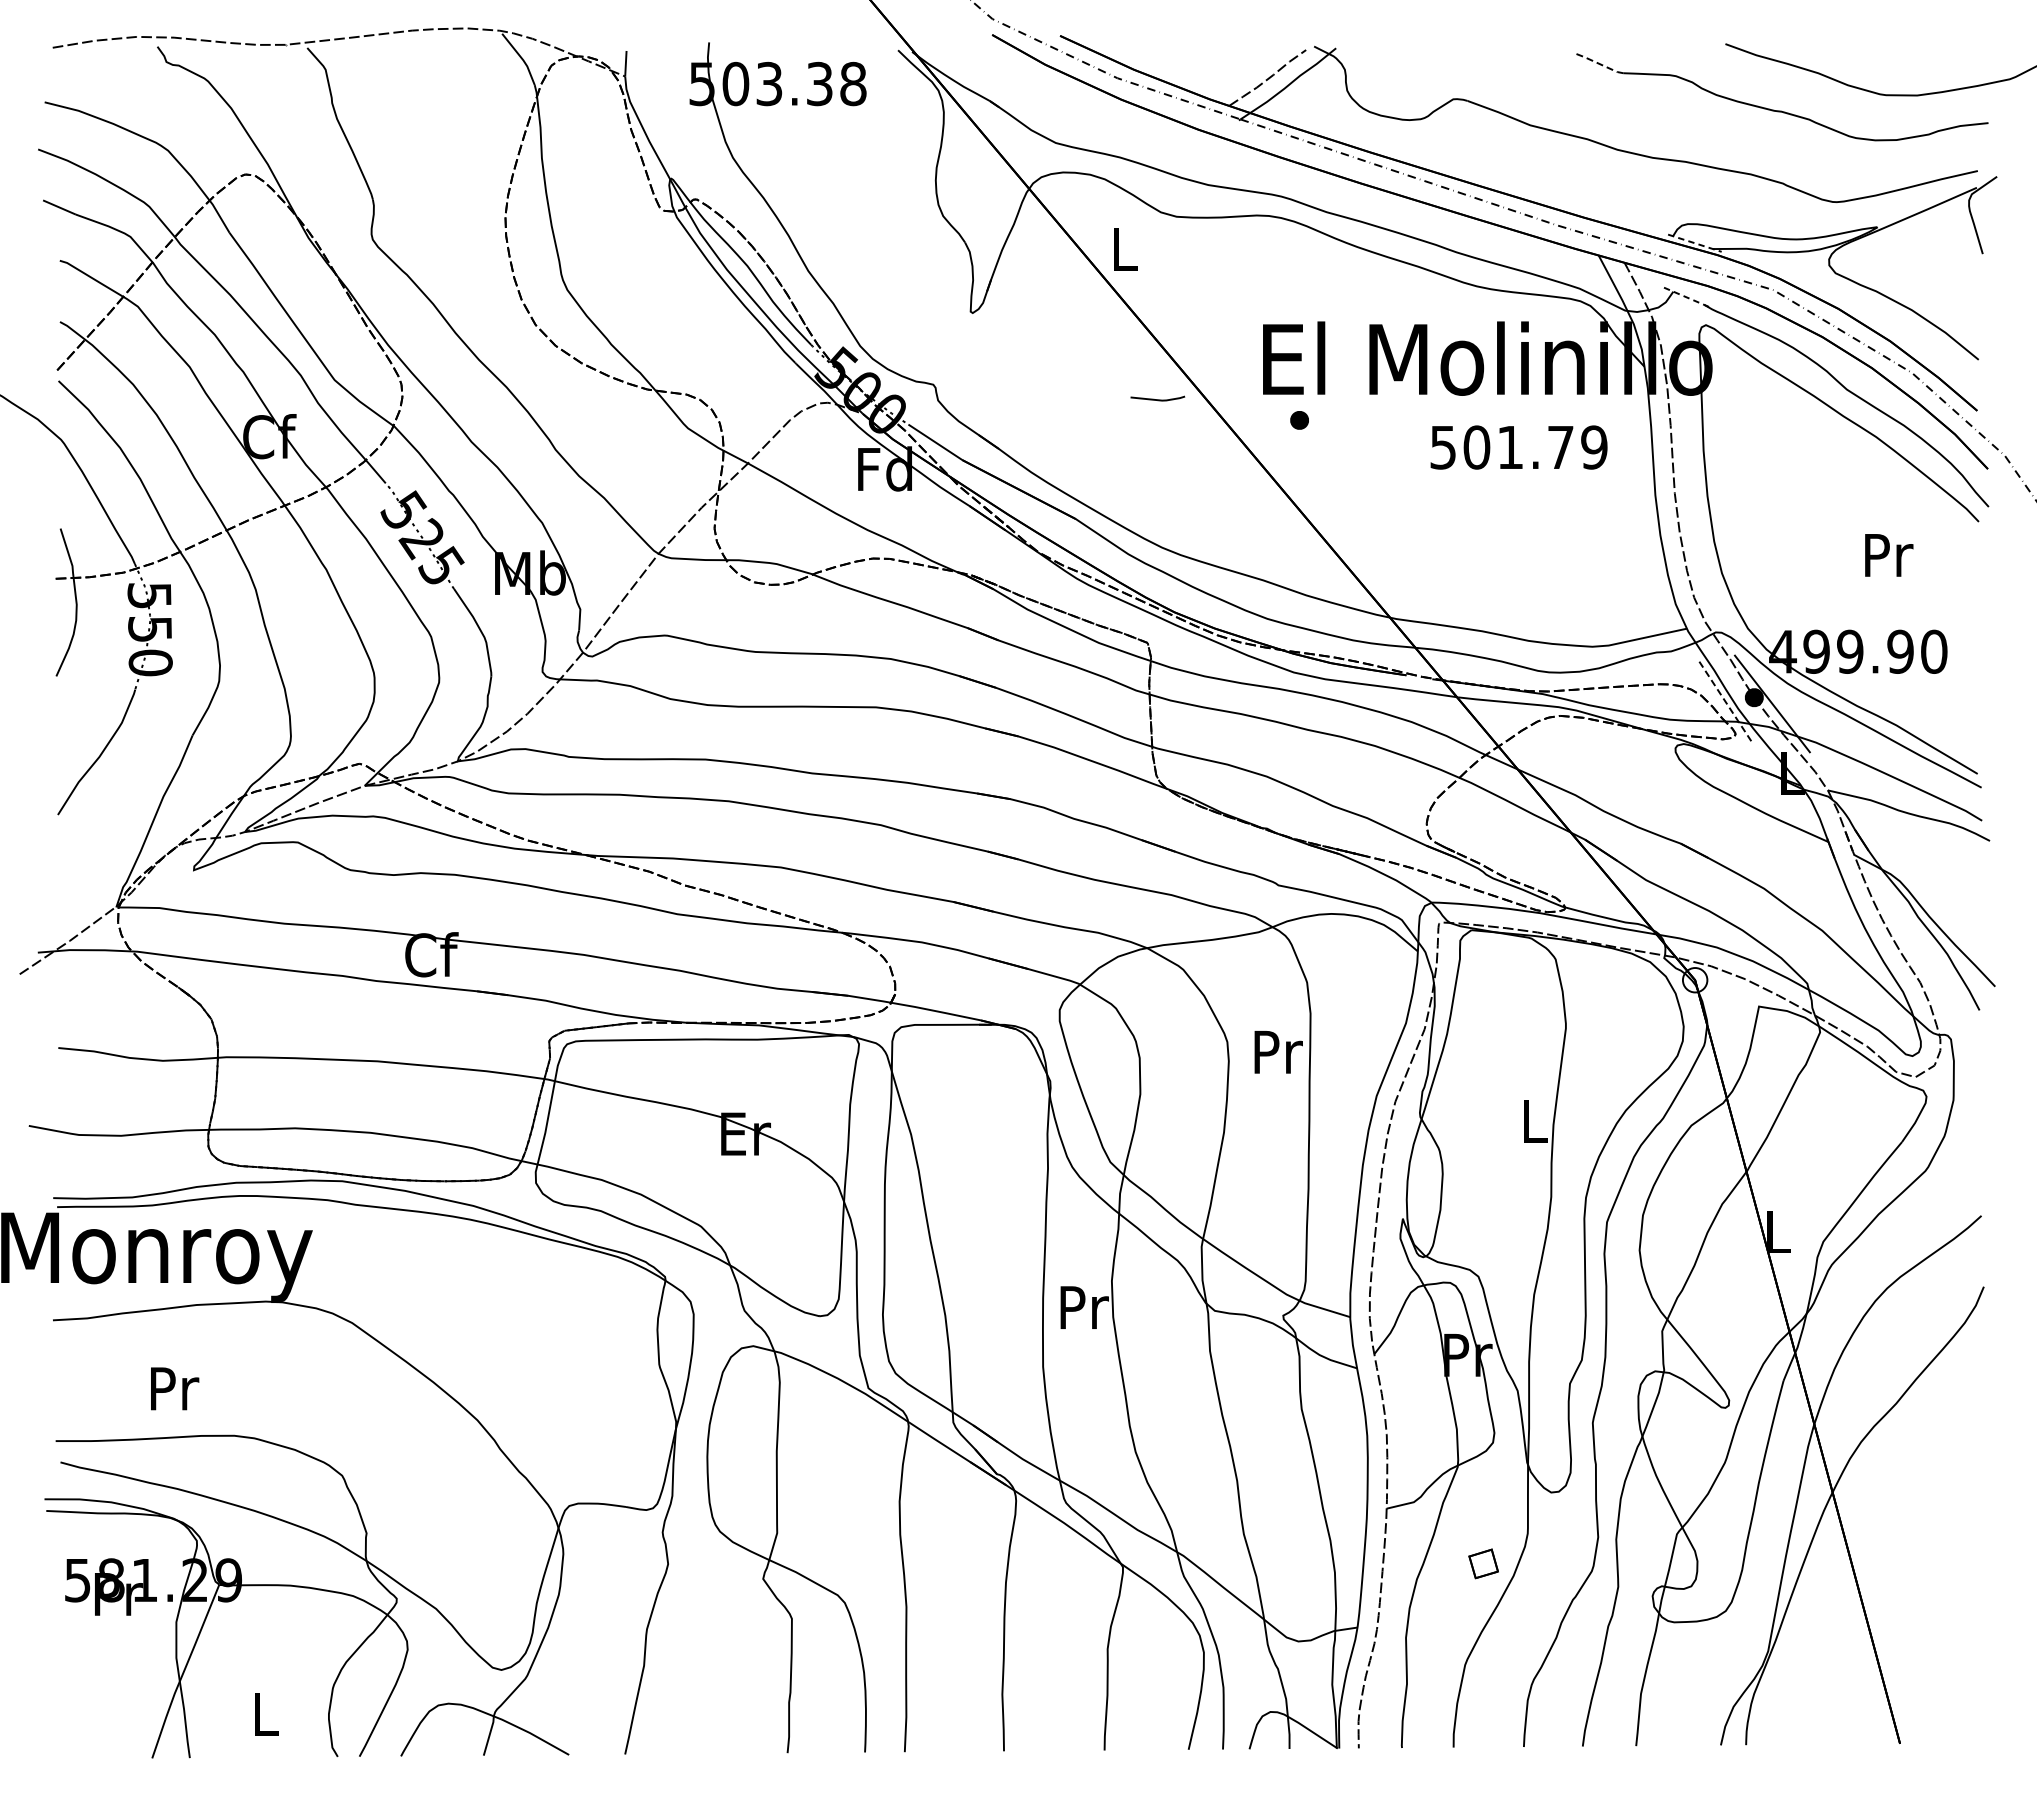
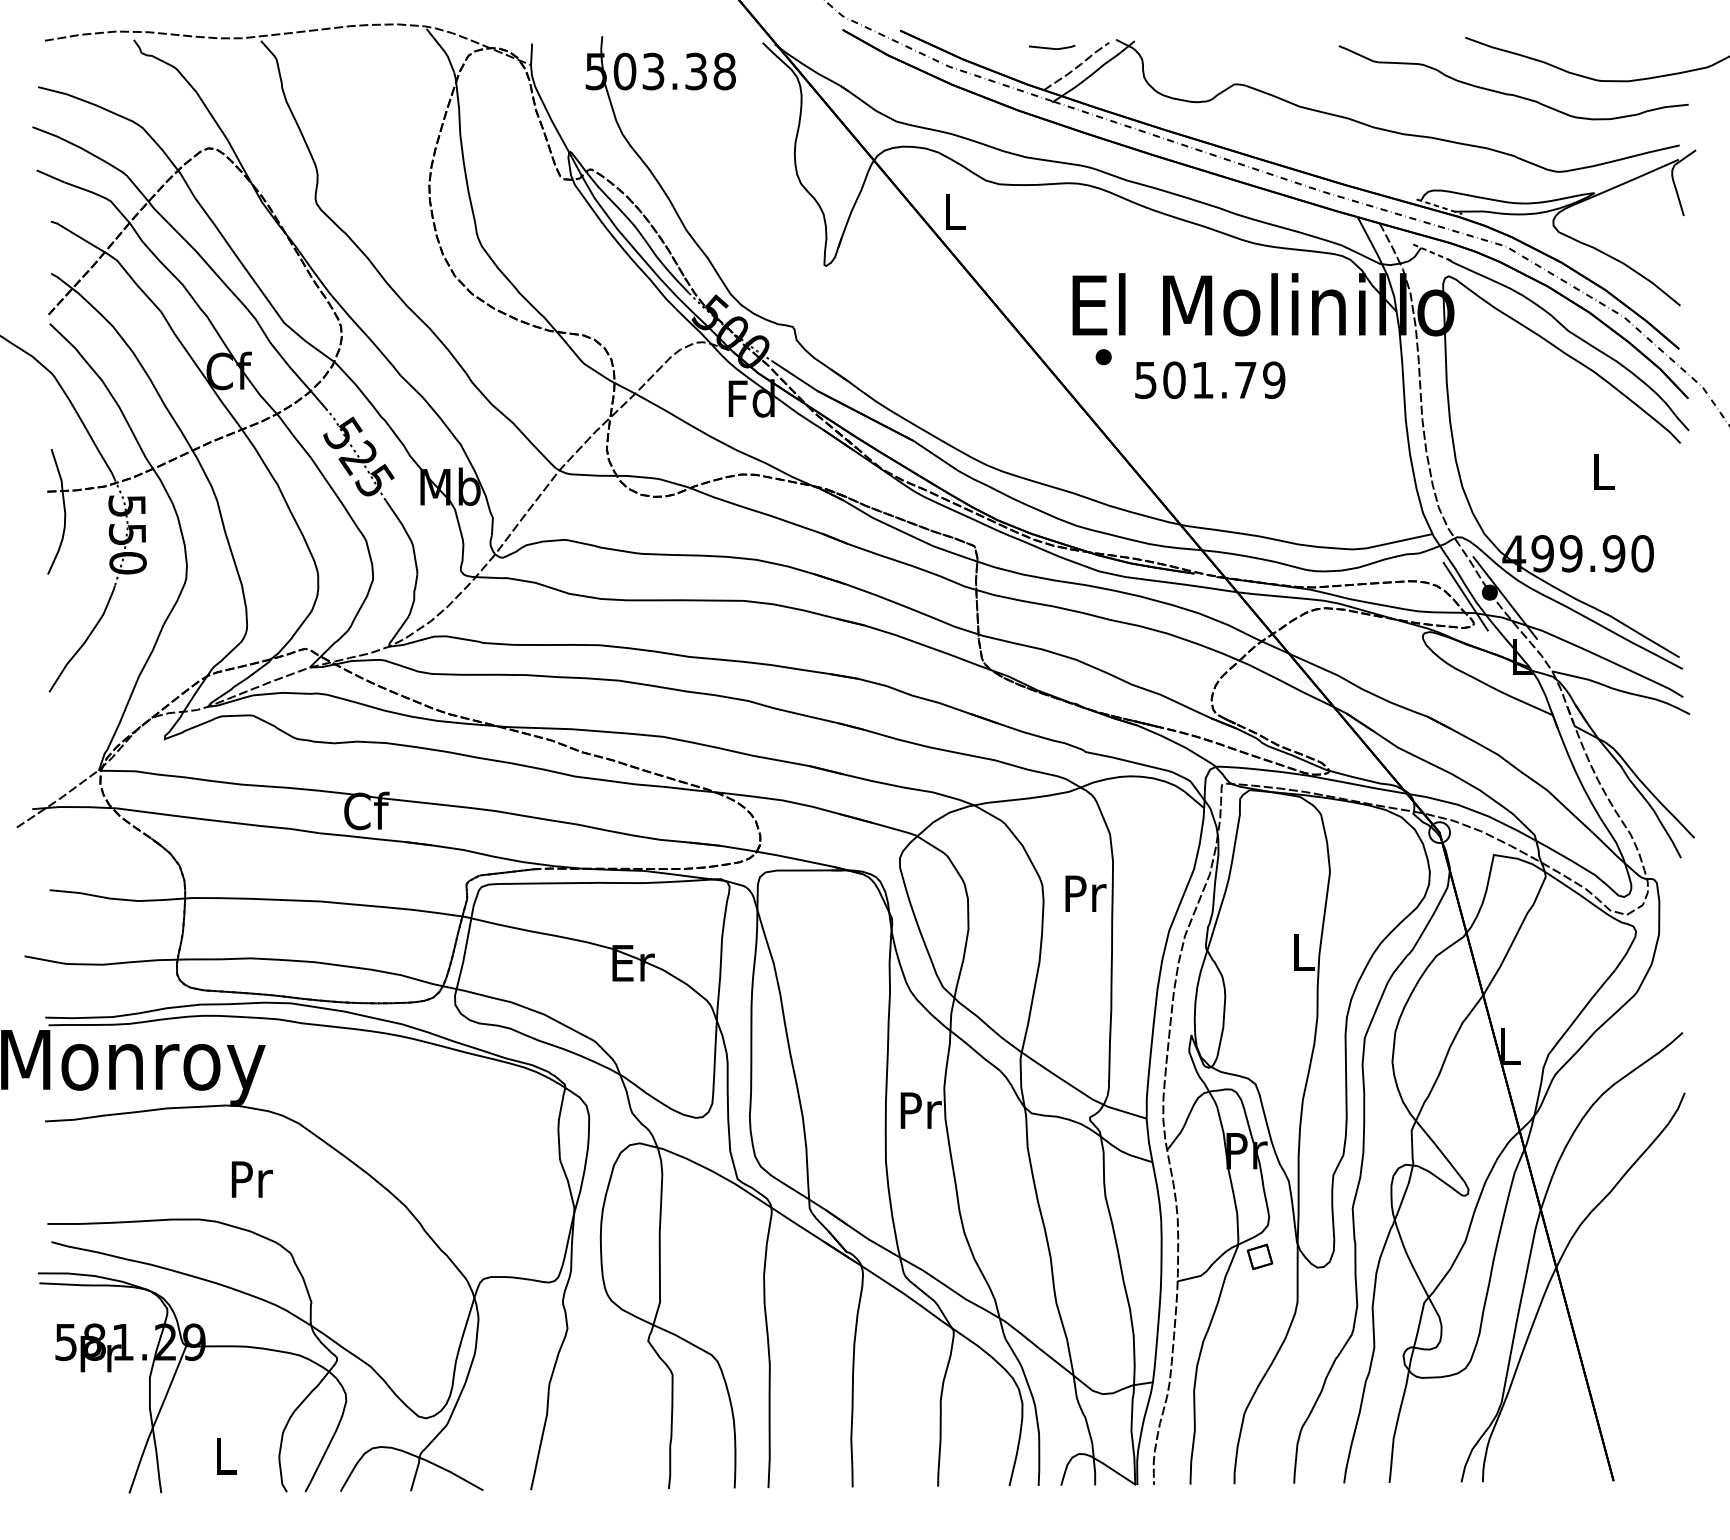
line: (1599, 64) -> (1358, 54), dashed -> solid
line: (1157, 399) -> (1051, 48), moved
text: (1518, 447) -> (1209, 380), moved
text: (1889, 555) -> (1604, 471), Pr -> L
line: (1725, 702) -> (1465, 596), dashed -> solid
text: (175, 1388) -> (252, 1179), moved
part: (1483, 1563) -> (1259, 1256), moved

